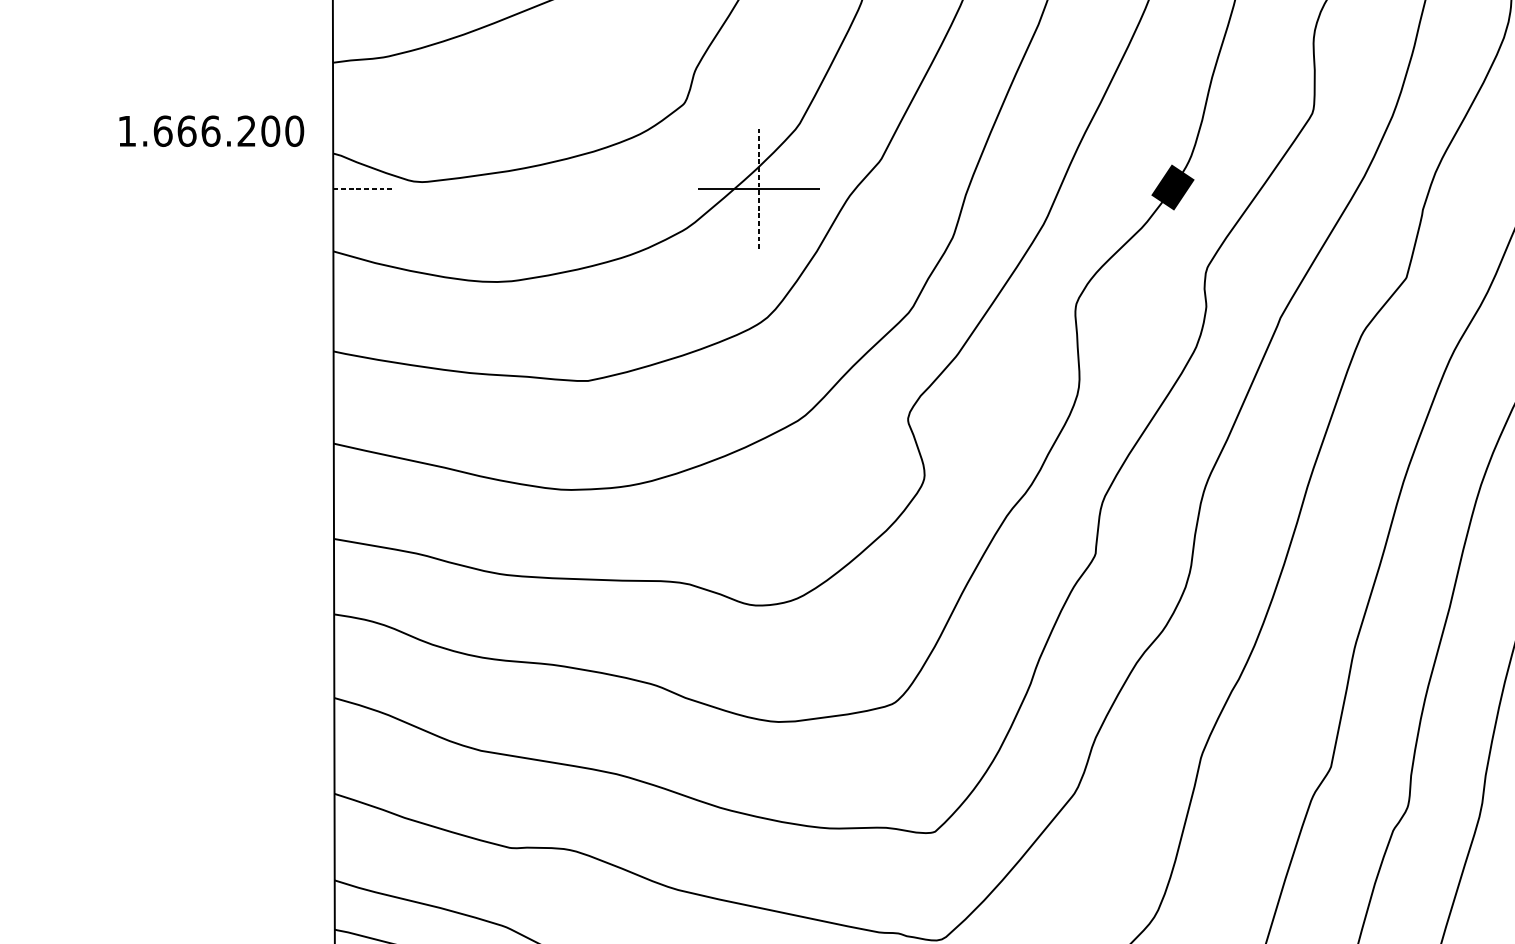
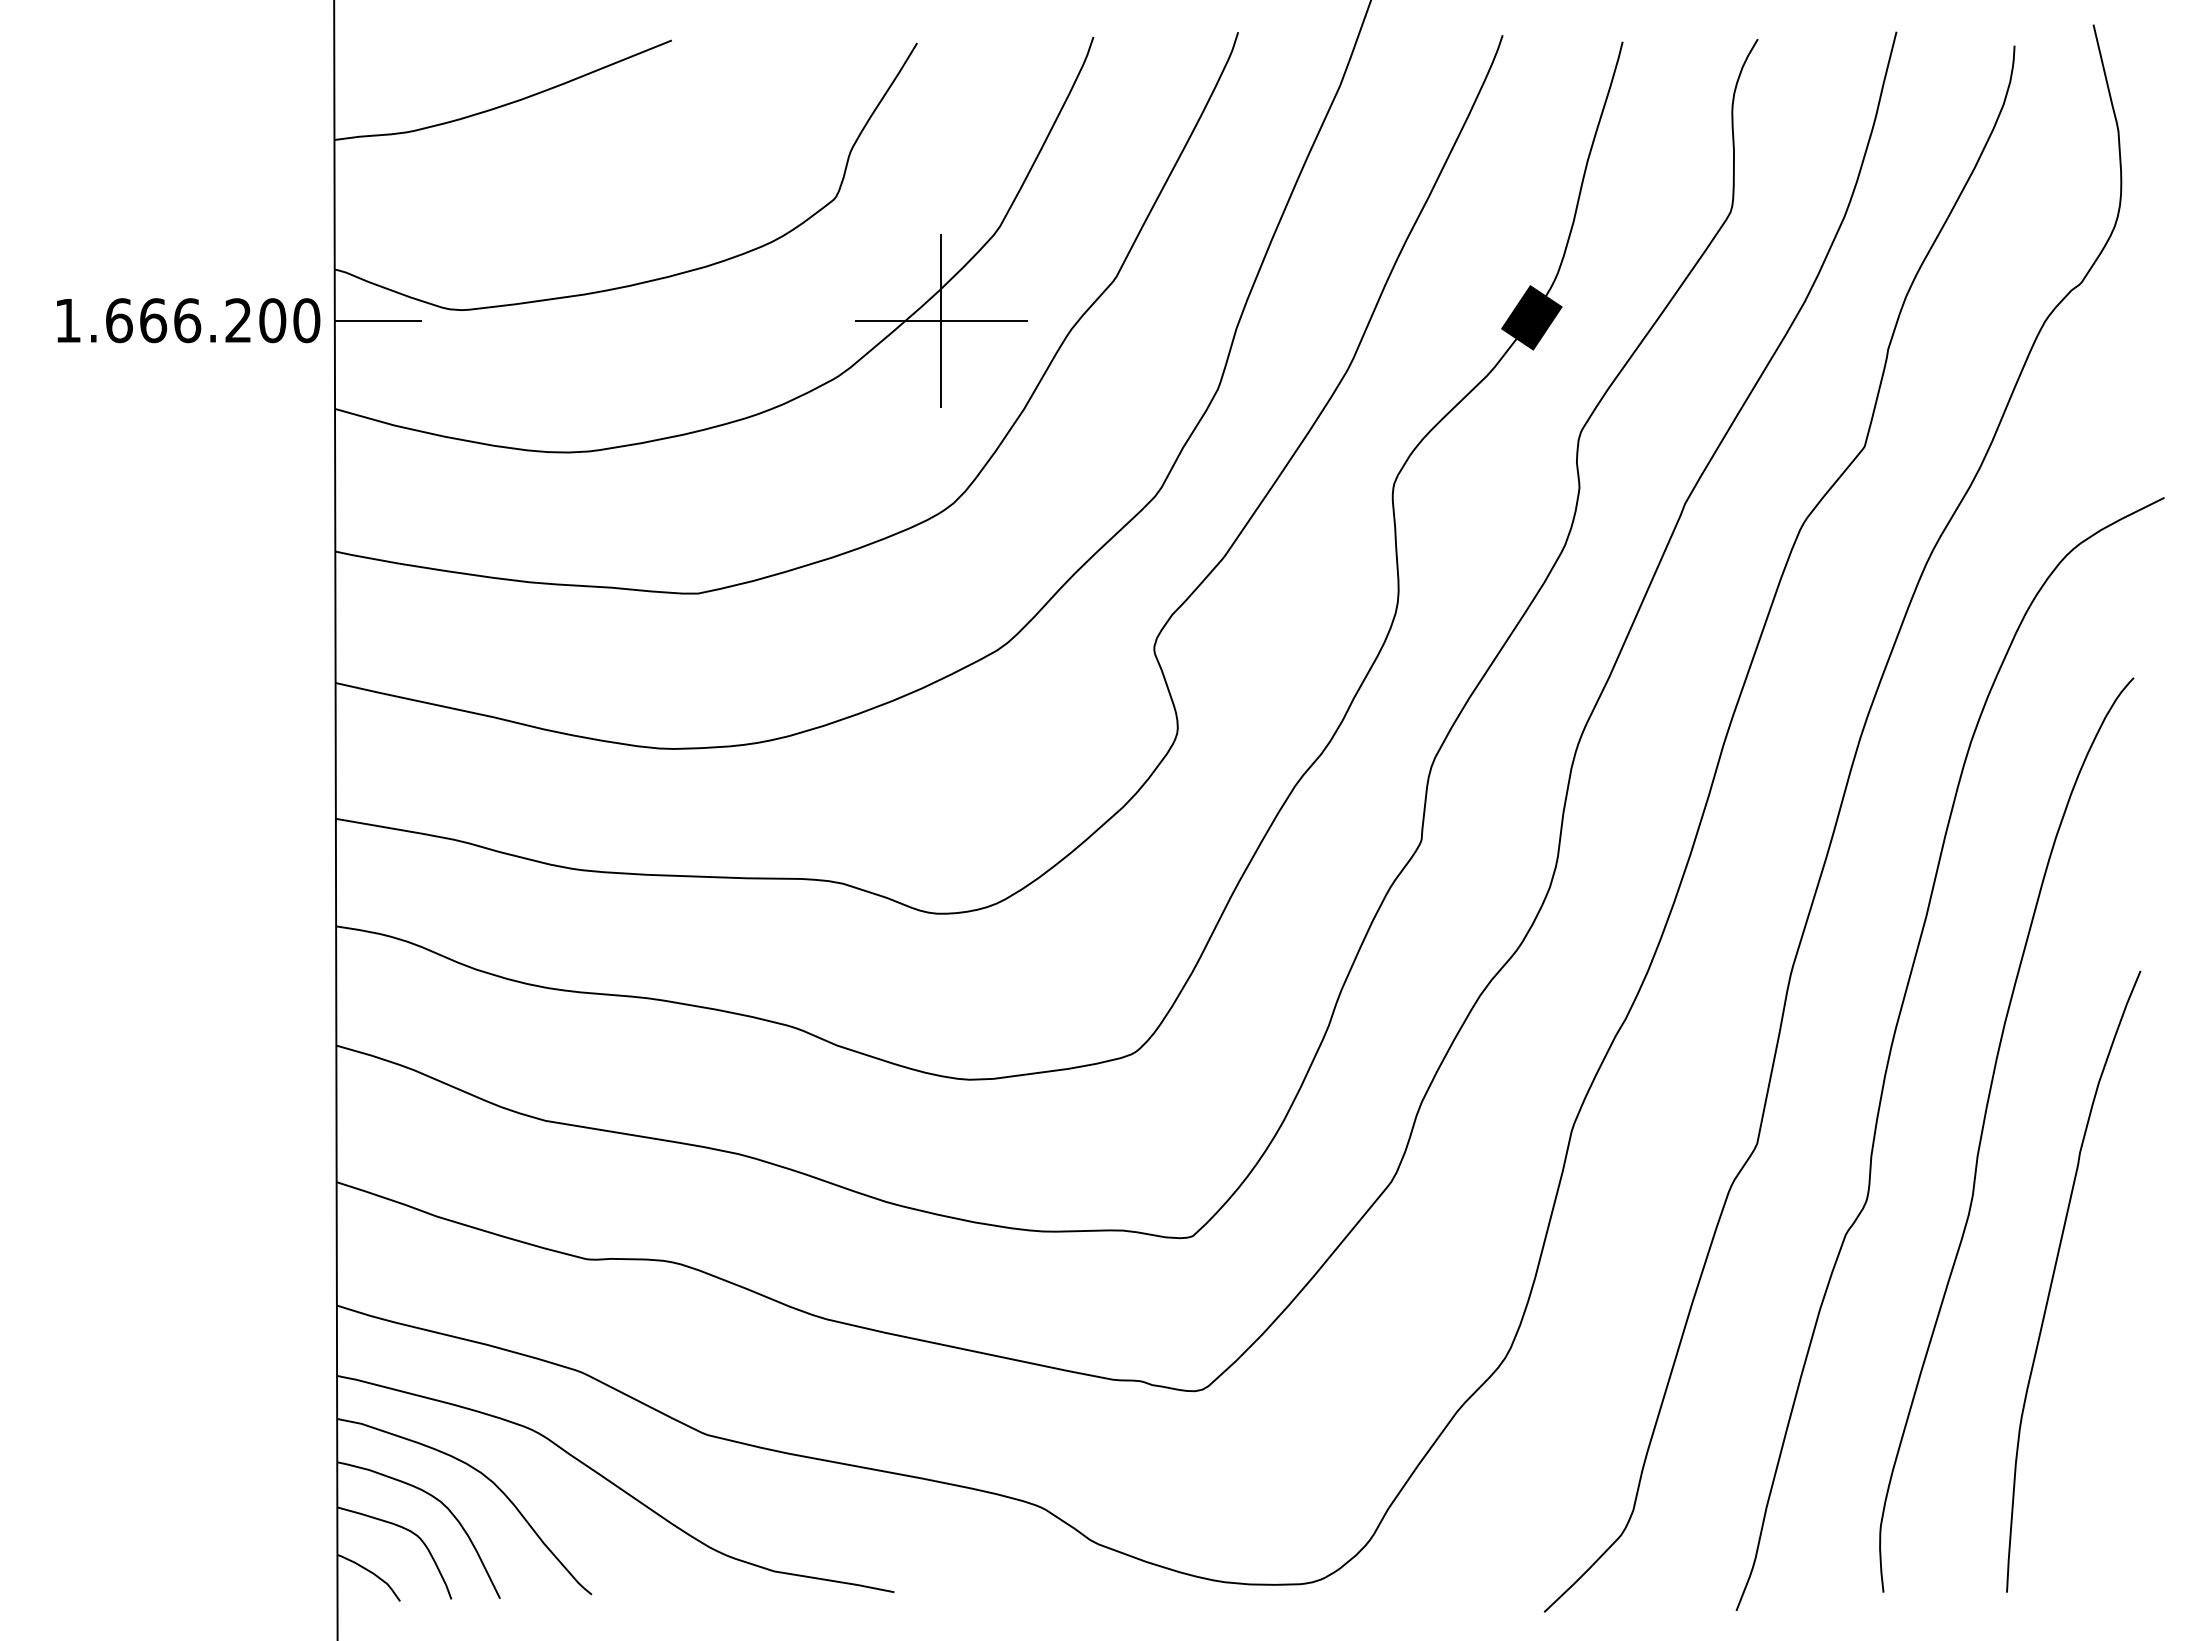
text: (211, 131) -> (188, 320), moved
line: (363, 189) -> (378, 320), dashed -> solid
line: (758, 189) -> (941, 320), dashed -> solid

